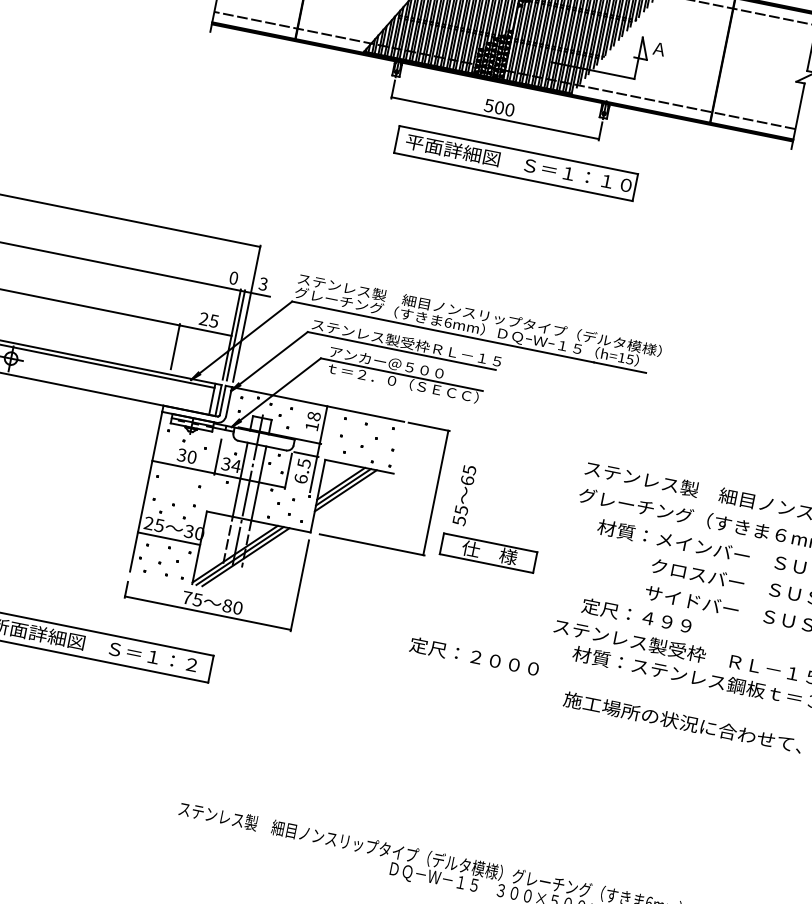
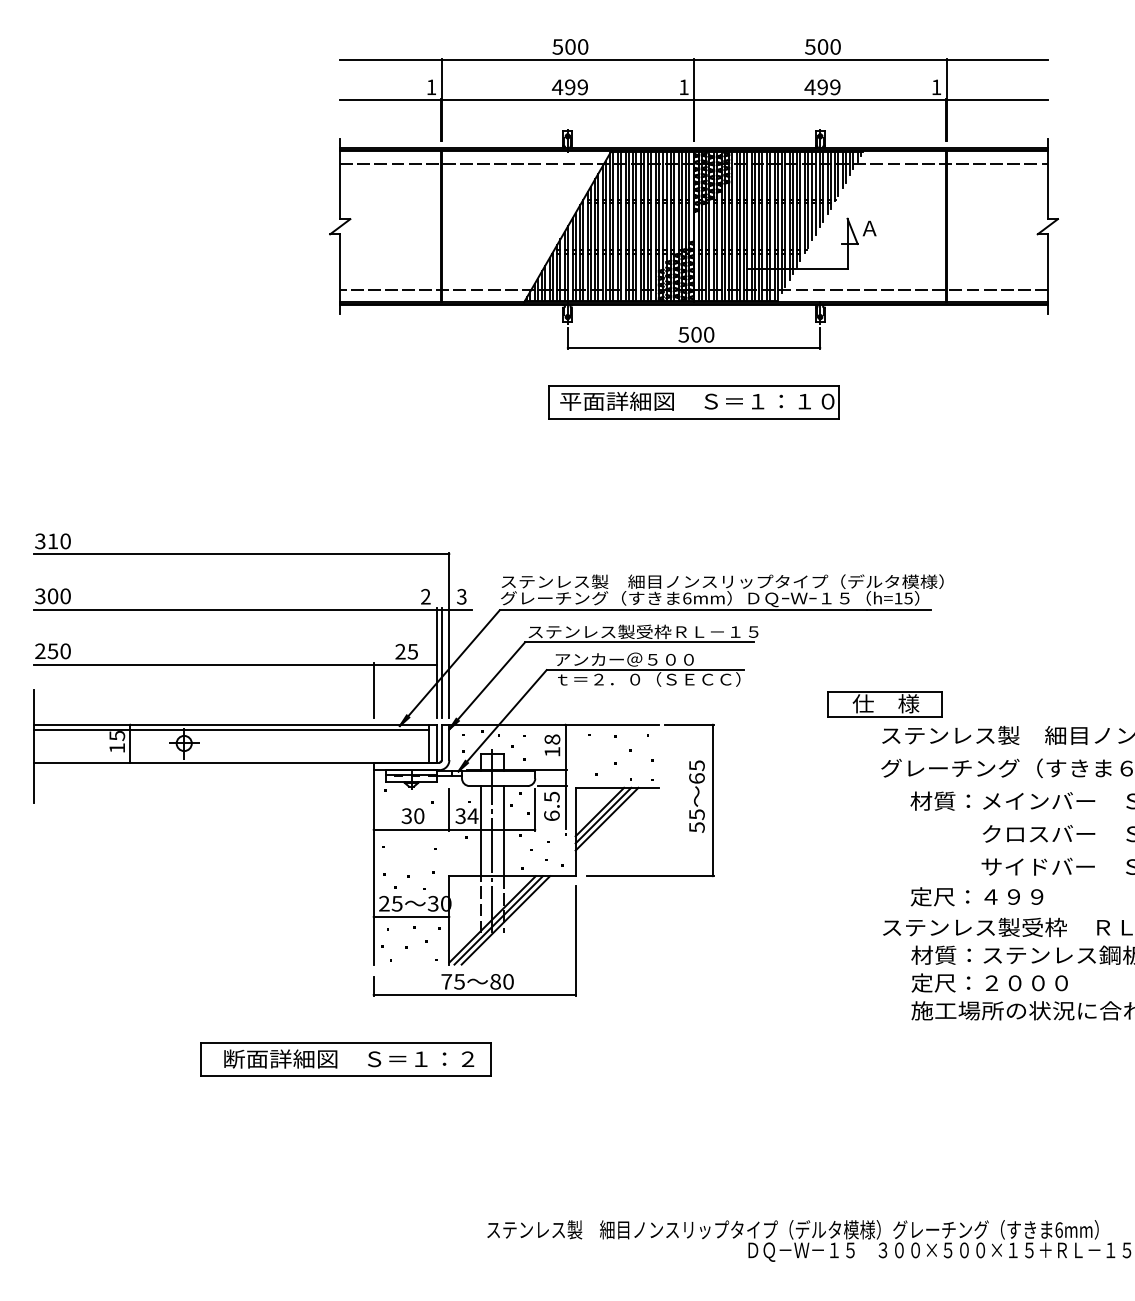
part: (515, 163) -> (693, 402), moved
text: (233, 277) -> (425, 596), 0 -> 2
text: (464, 495) -> (696, 796), moved
part: (488, 553) -> (884, 704), moved
text: (474, 656) -> (989, 982), moved

